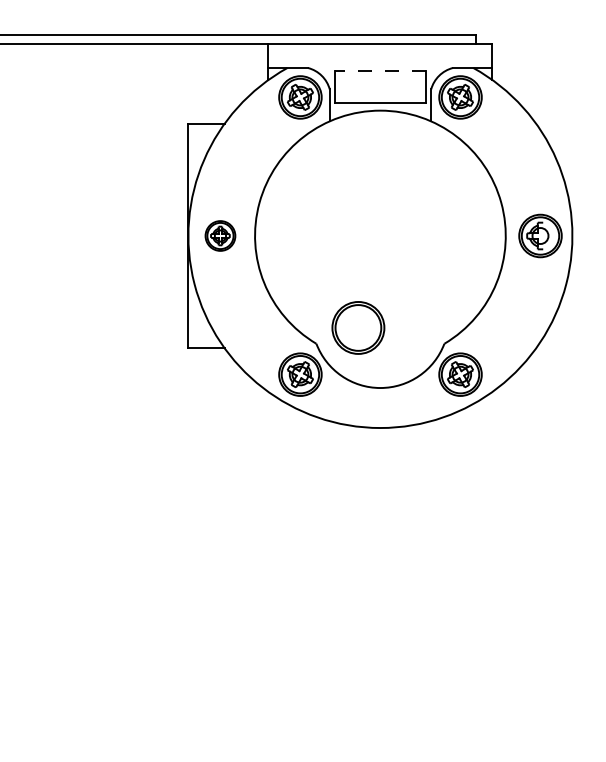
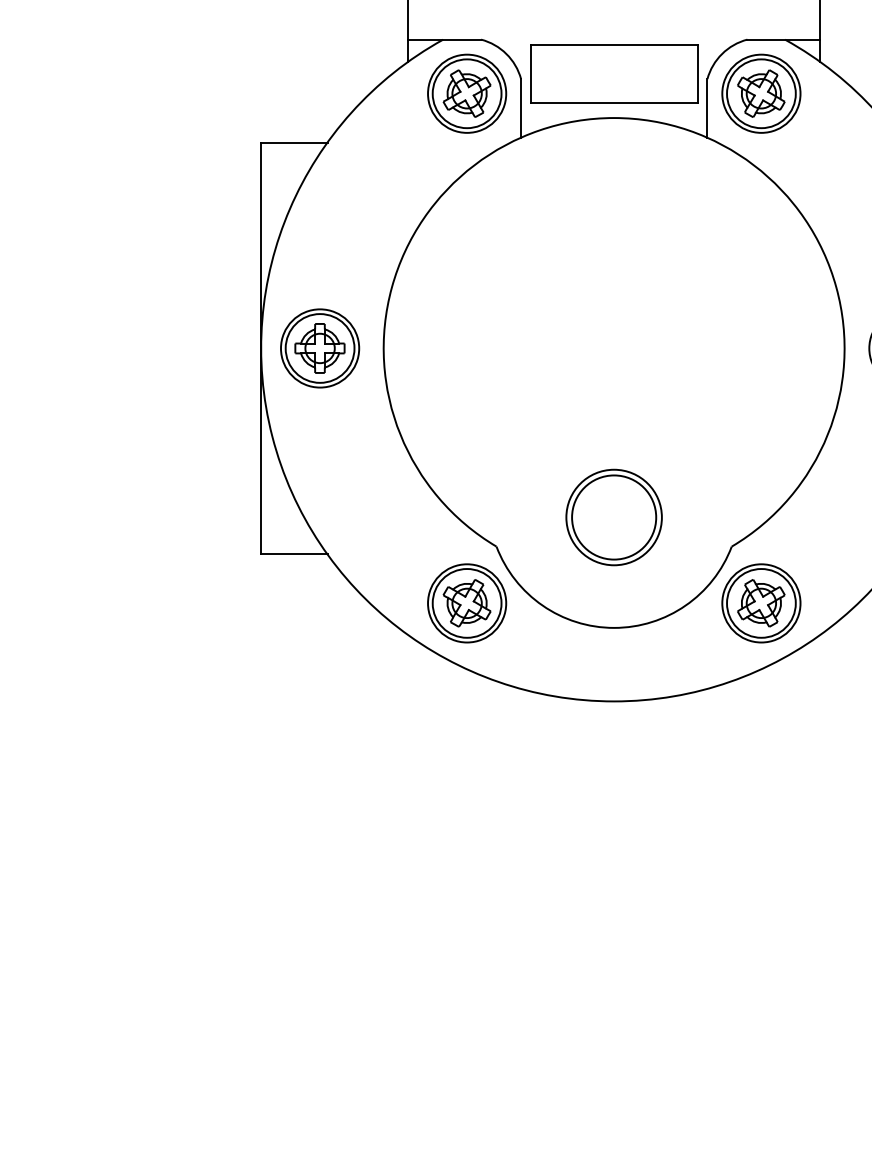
line: (379, 70) -> (612, 44), dashed -> solid
part: (220, 235) -> (320, 347), size x1.43
part: (358, 327) -> (614, 516), moved

